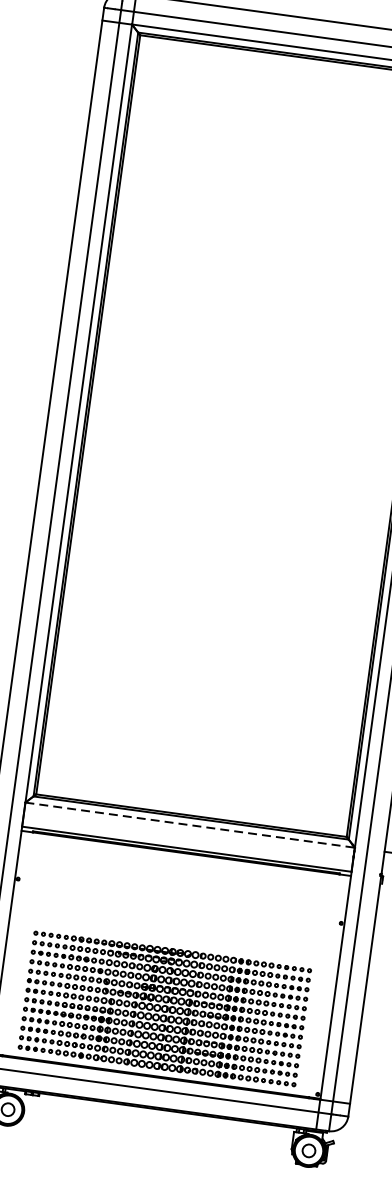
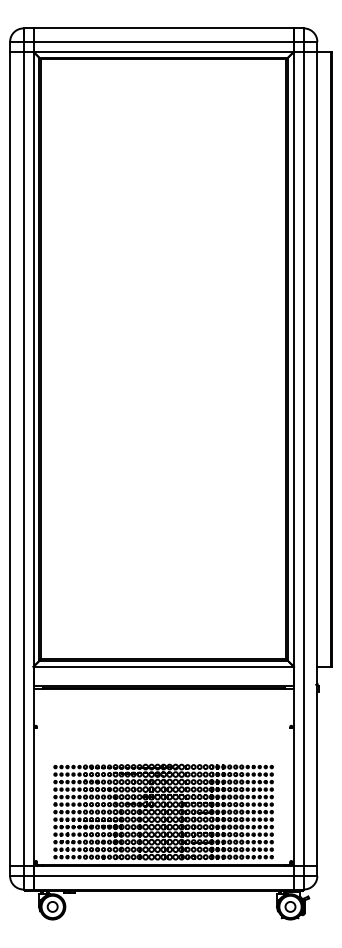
line: (191, 824) -> (164, 666), dashed -> solid

